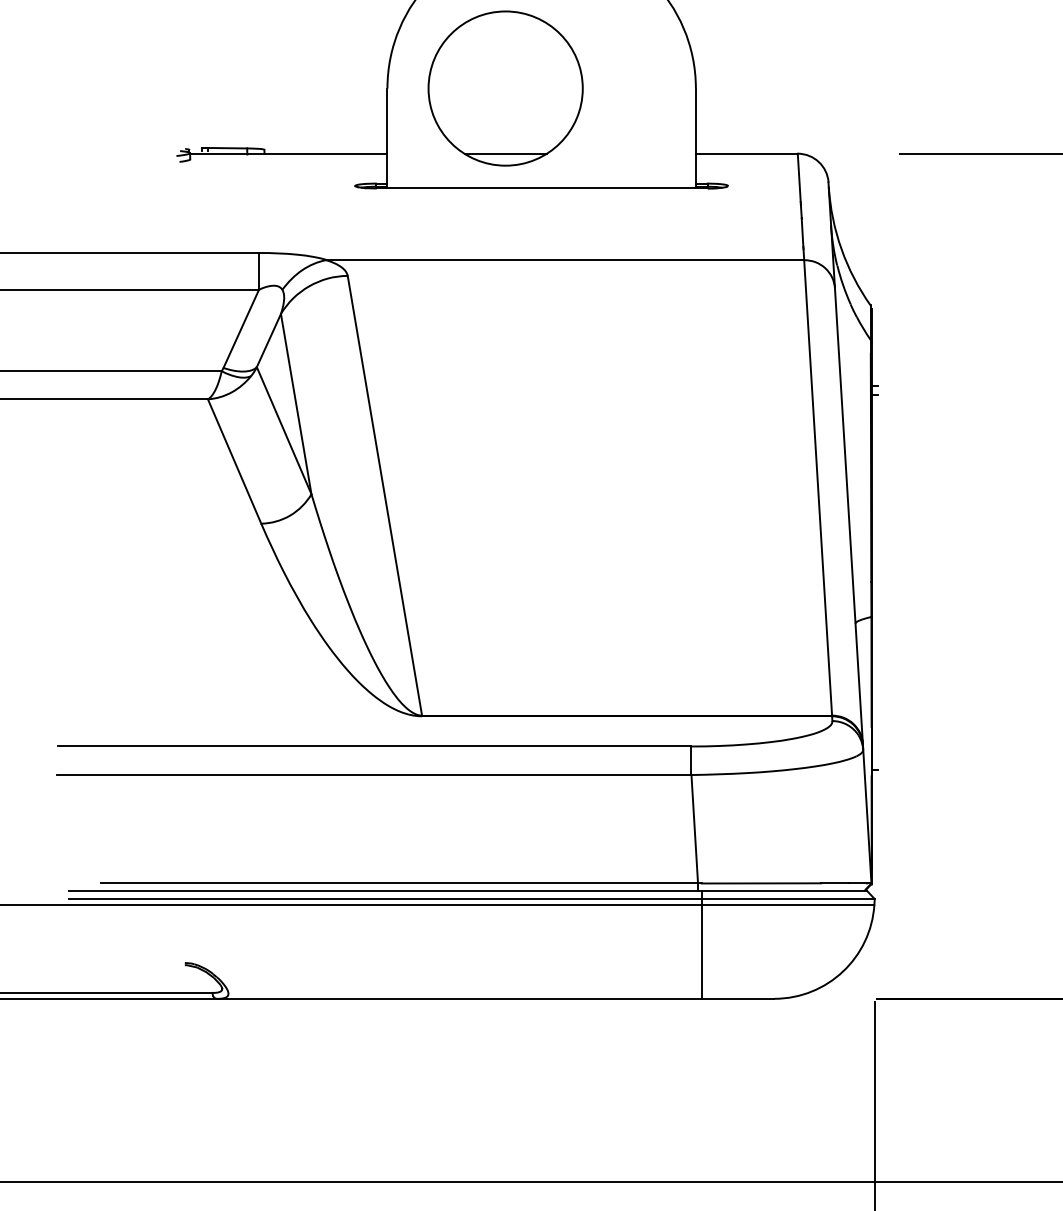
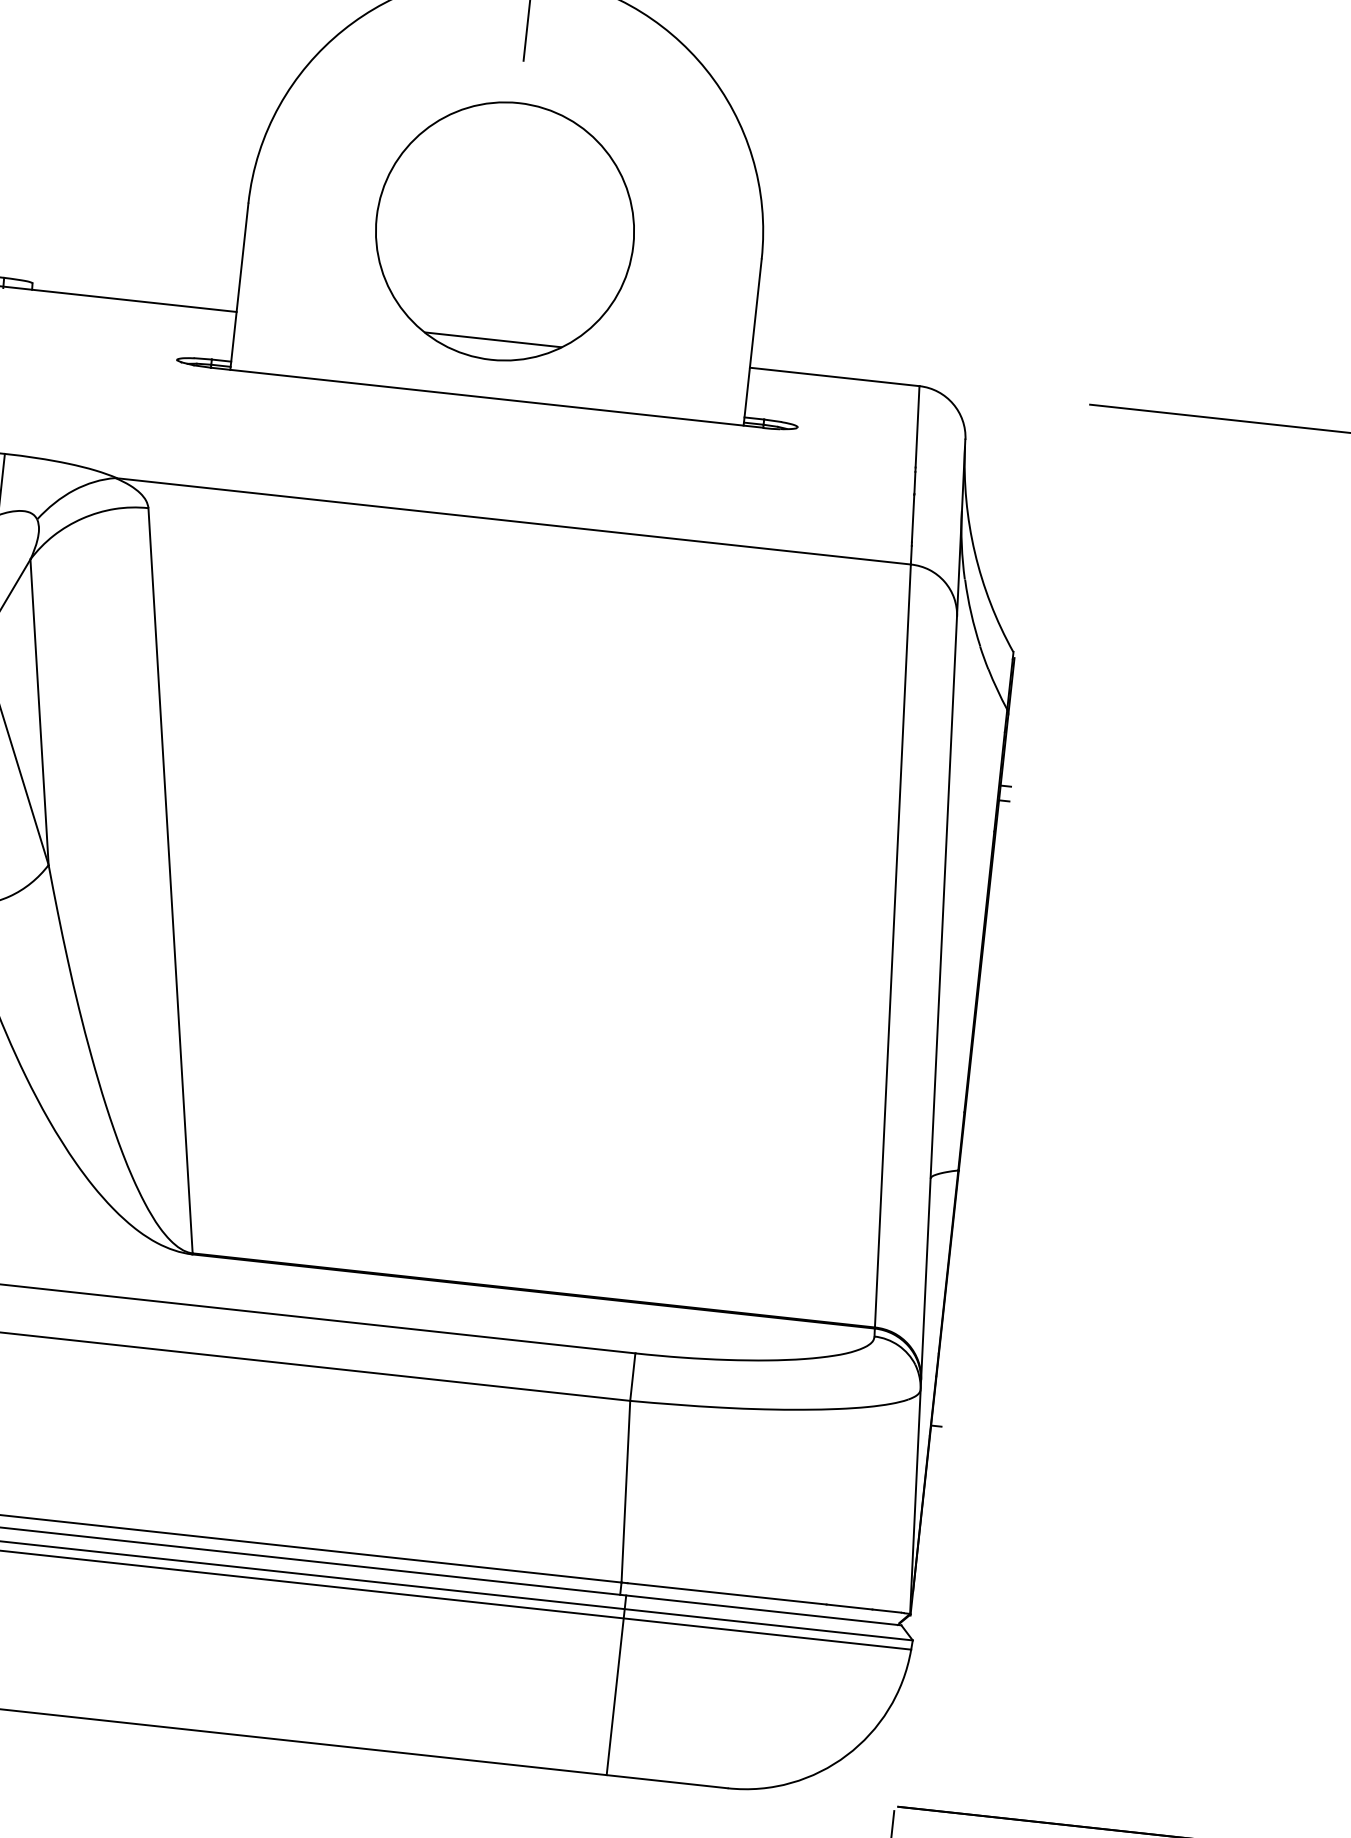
part: (505, 88) -> (504, 231), moved

